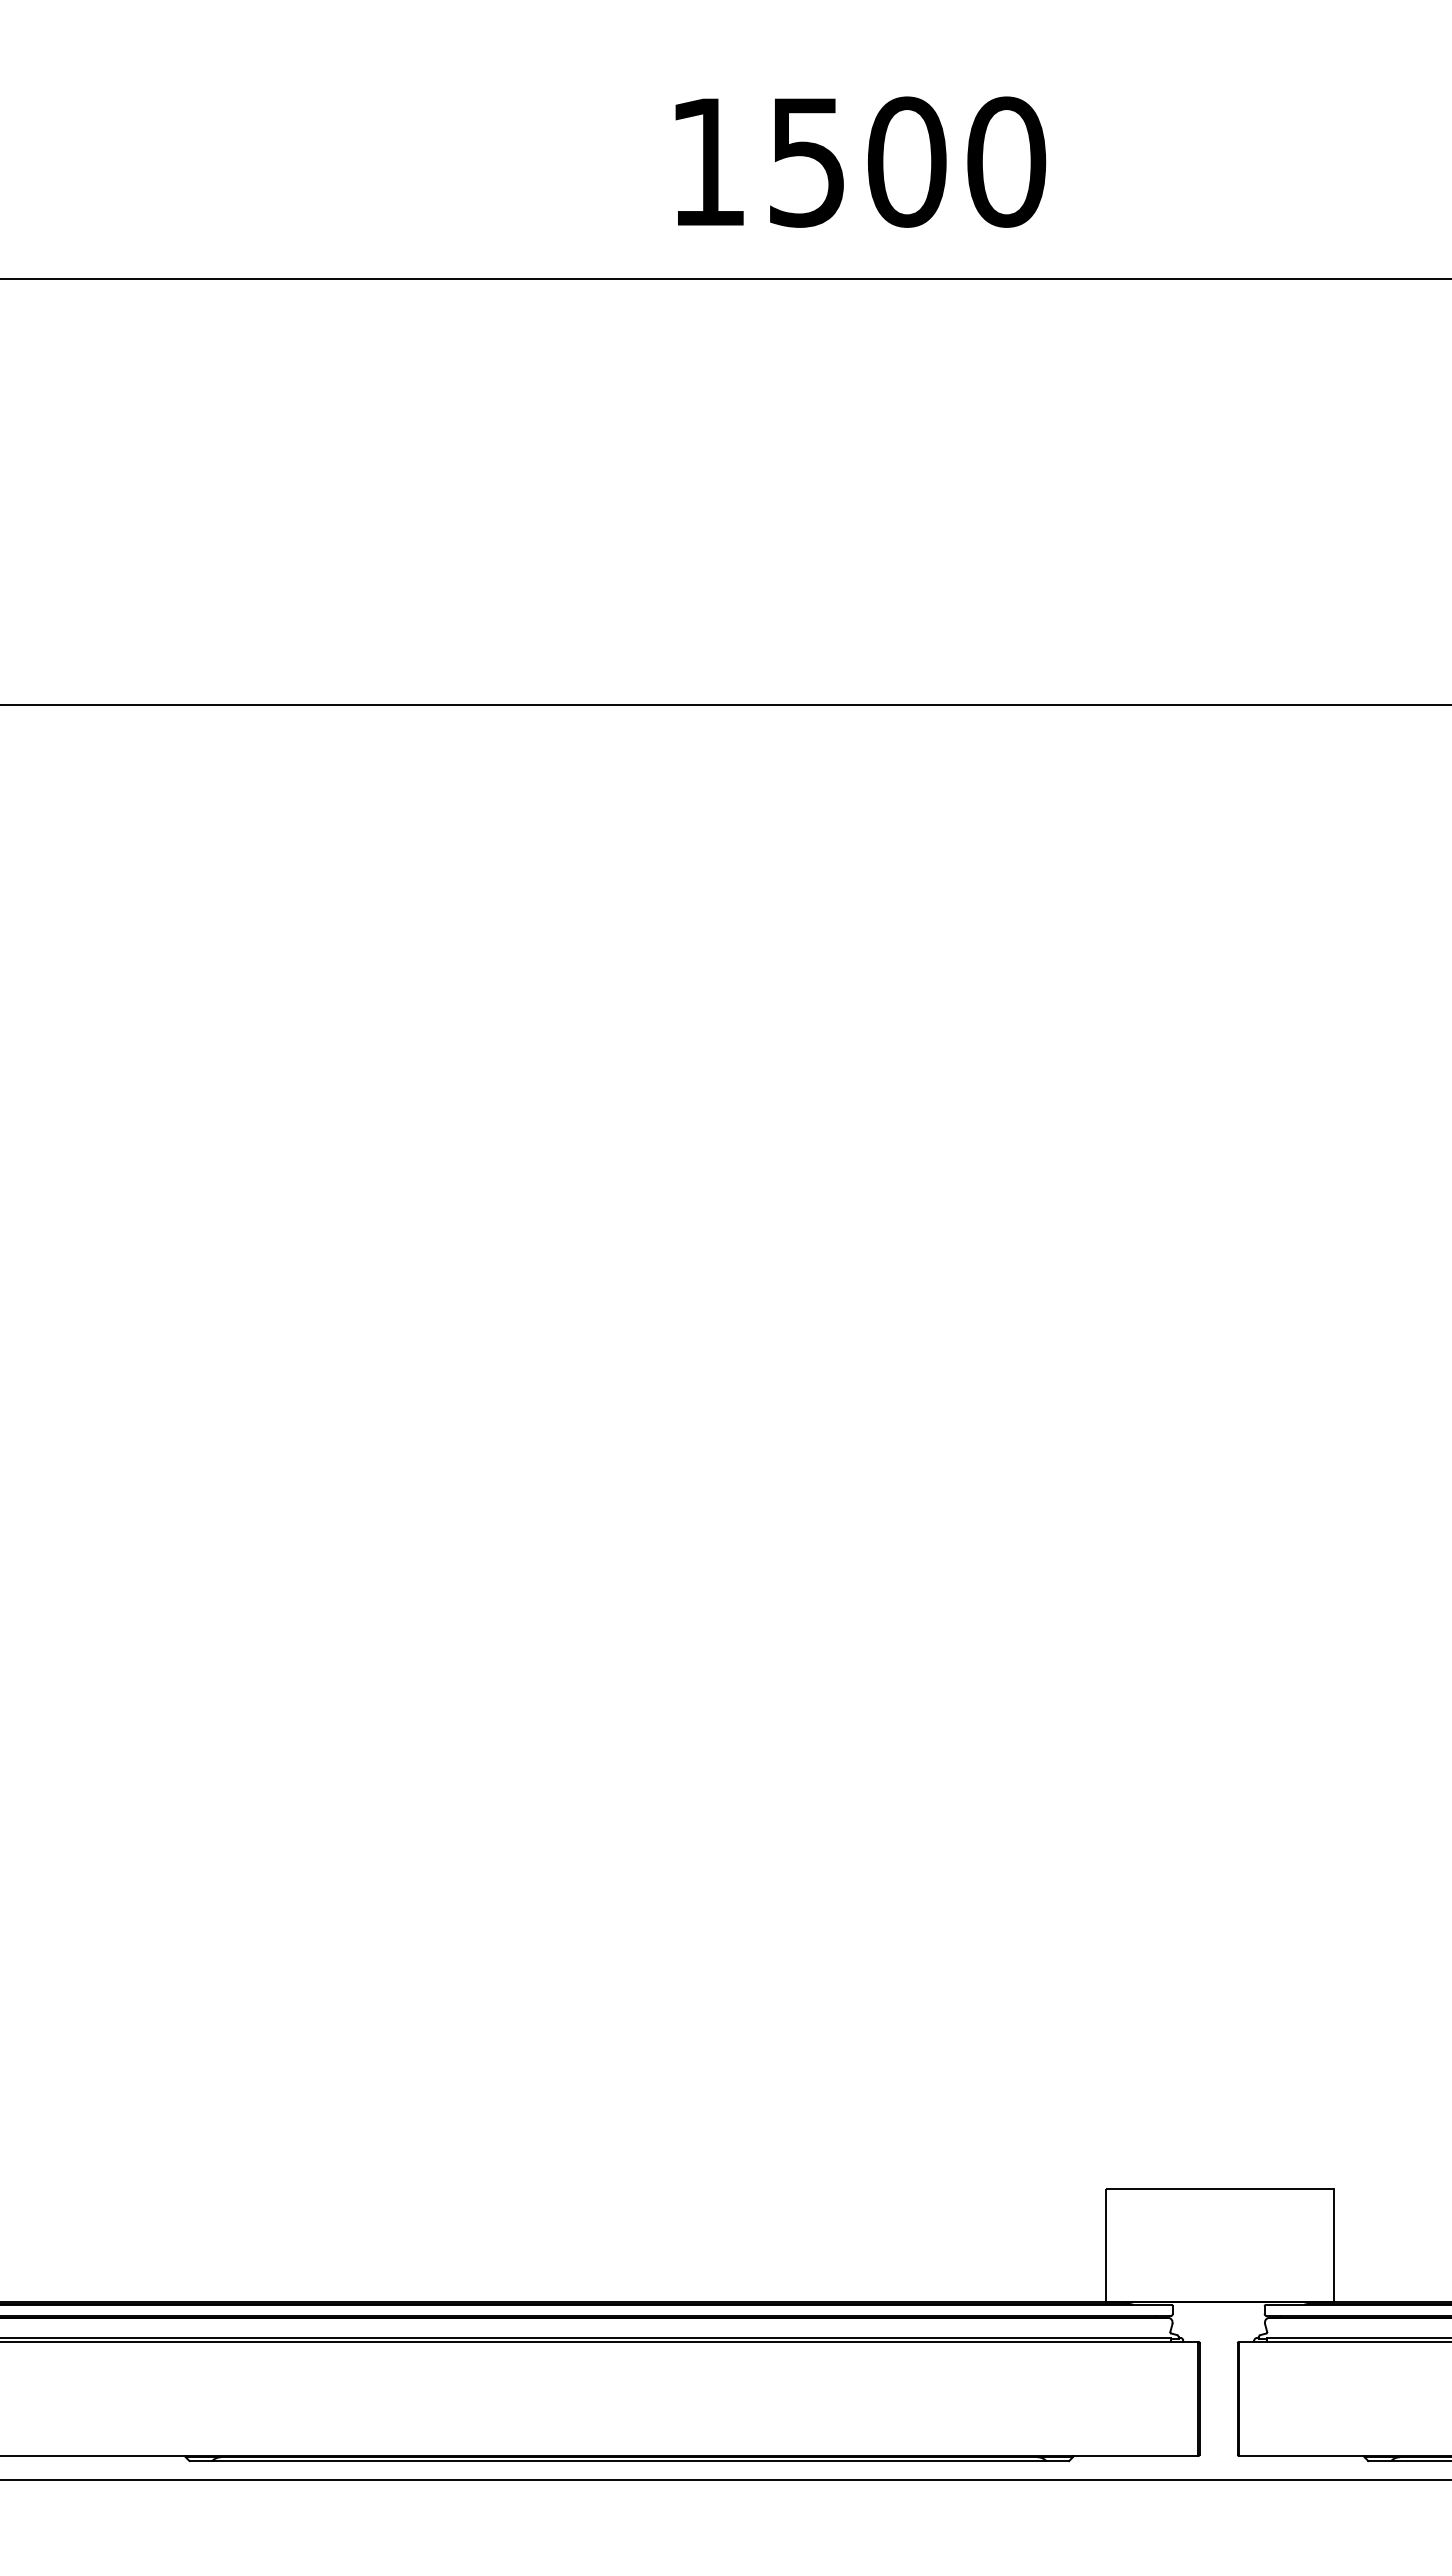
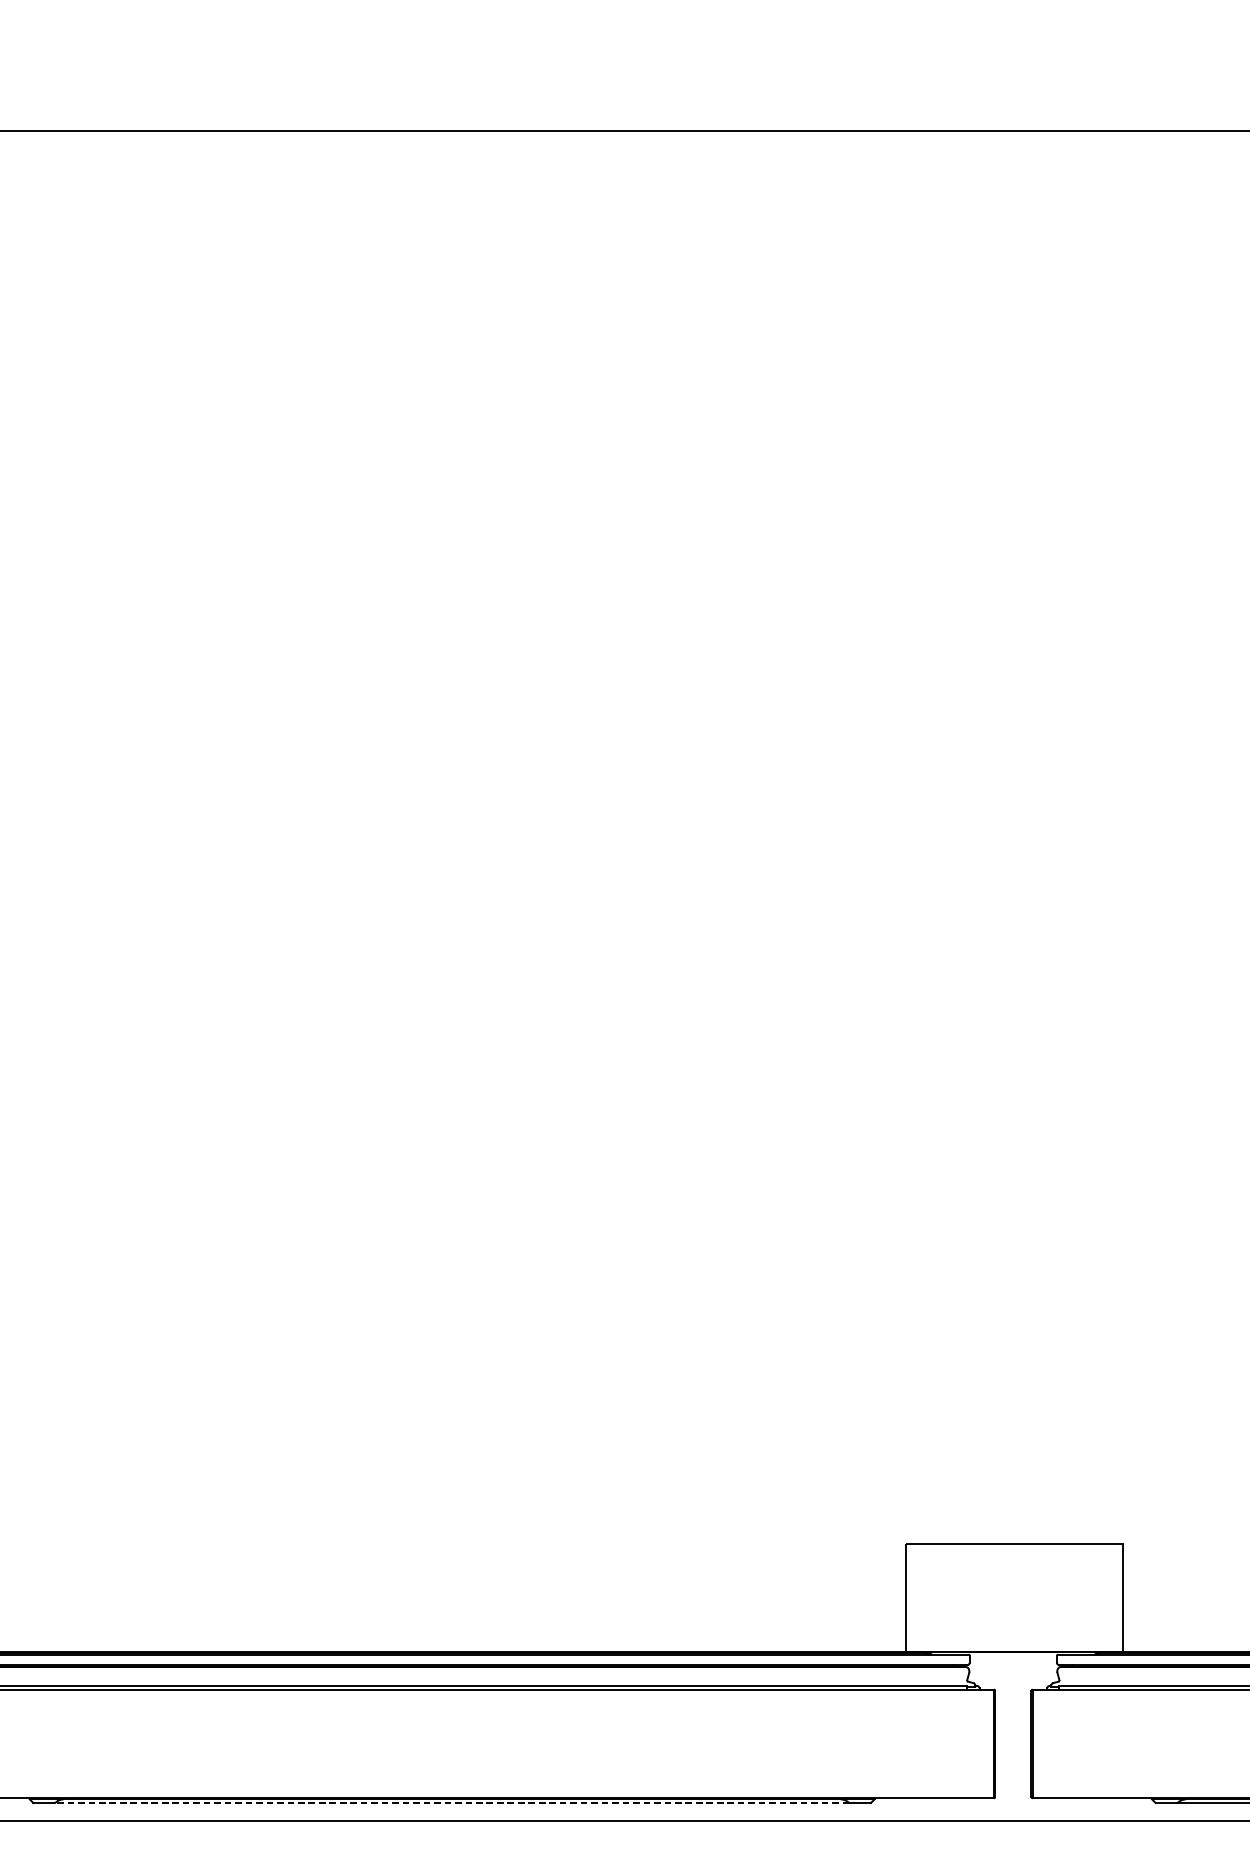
line: (628, 2461) -> (451, 1803), solid -> dashed

